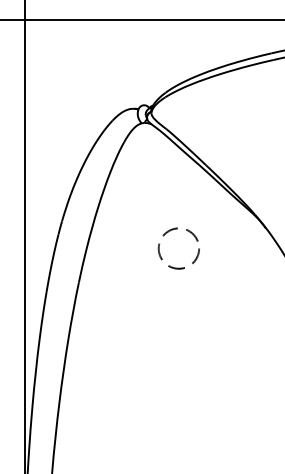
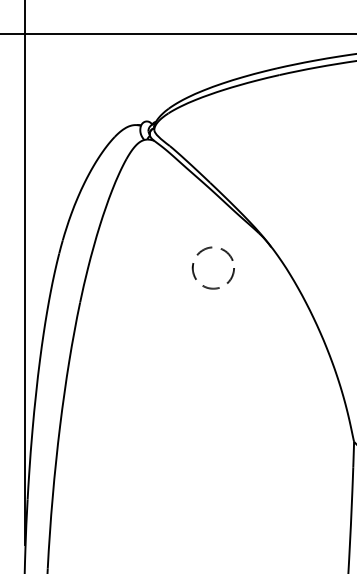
circle: (178, 248) -> (212, 267), moved

